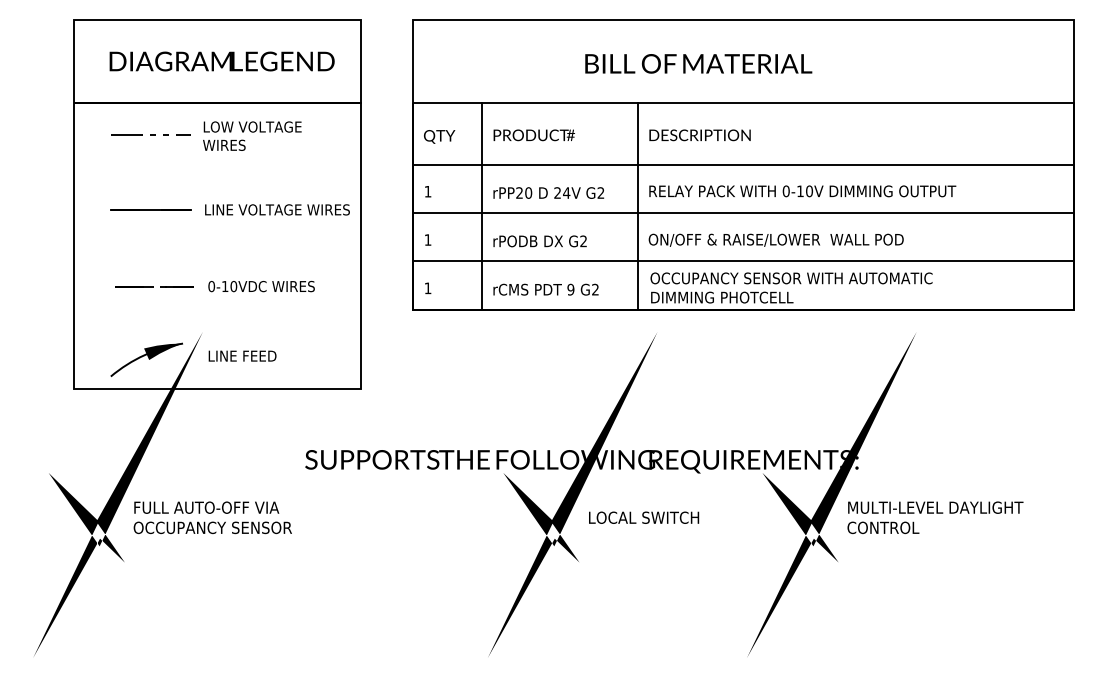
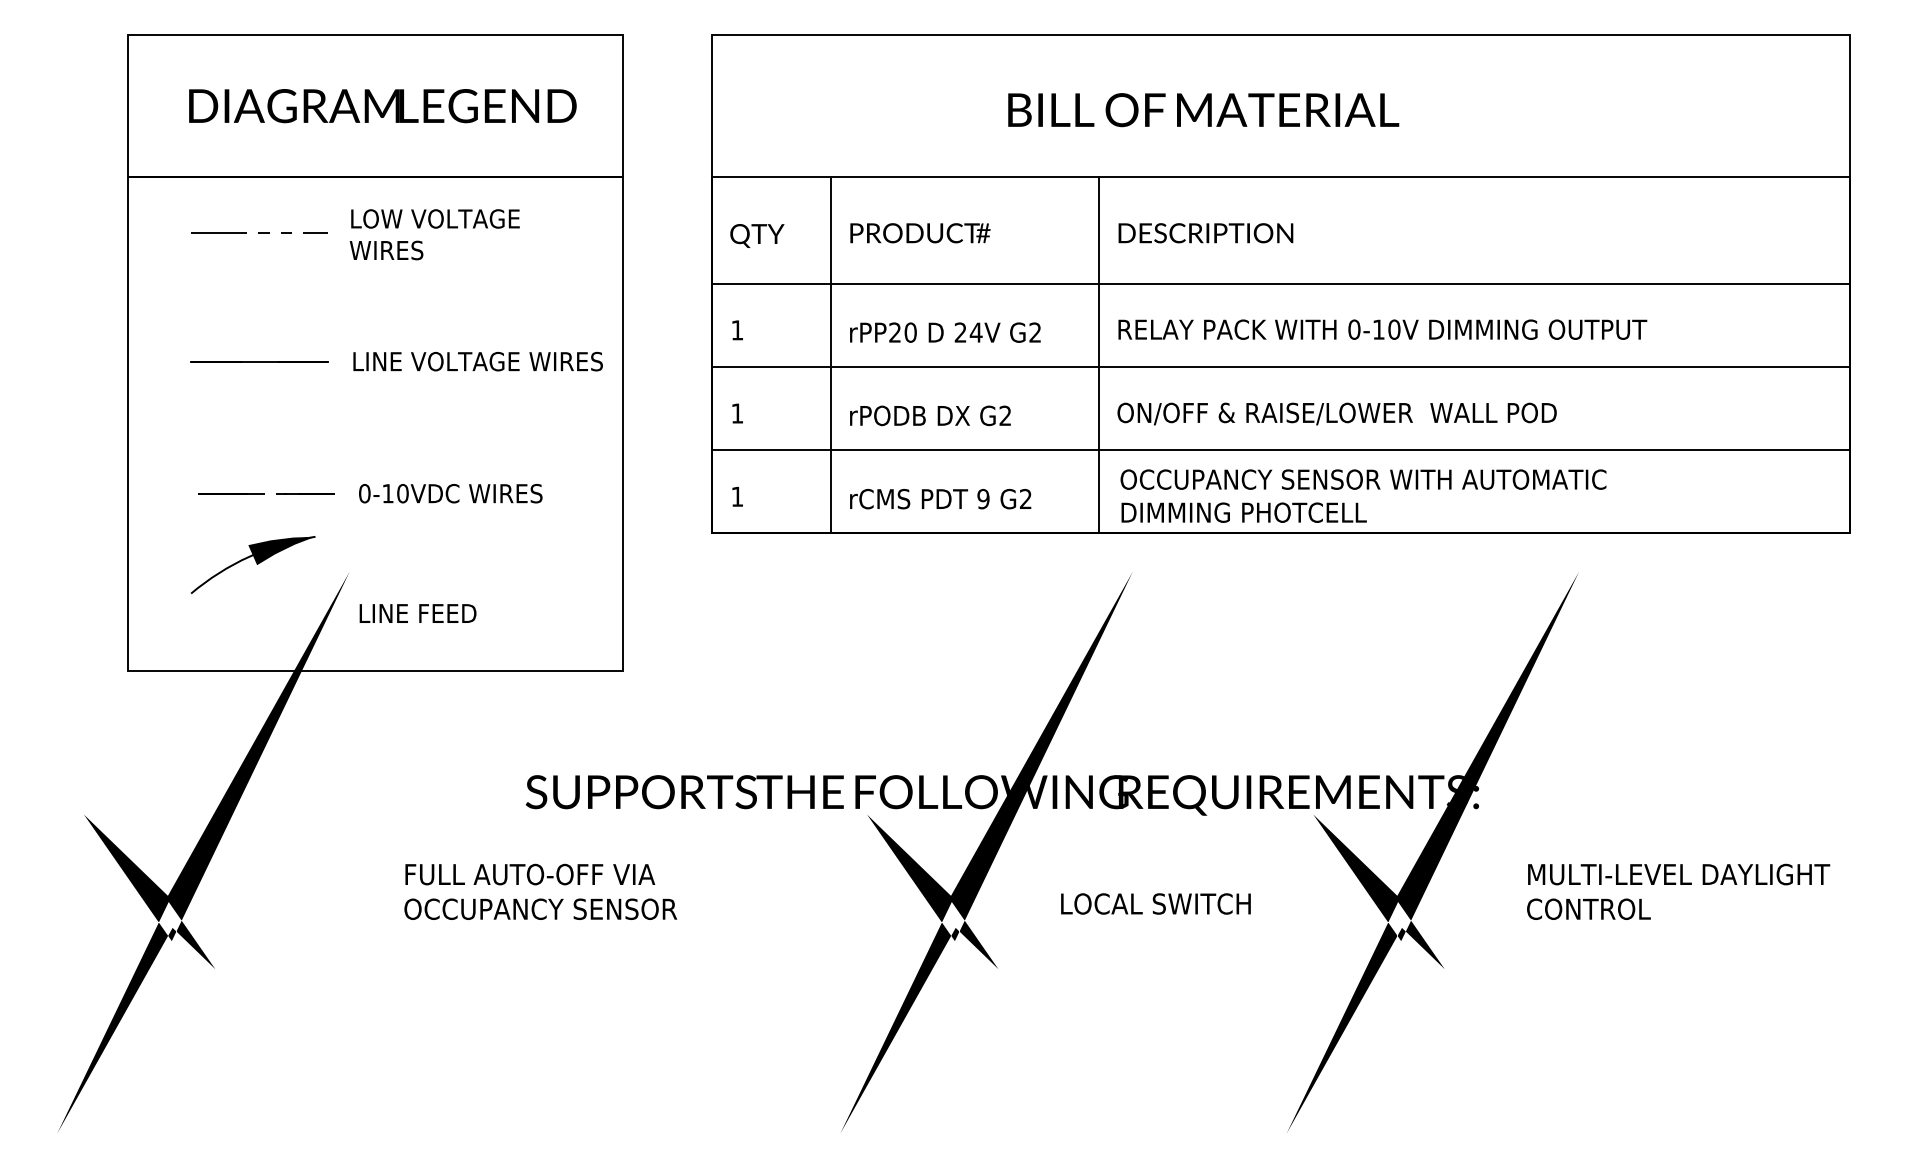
part: (146, 359) -> (252, 564), moved
text: (212, 517) -> (540, 891), moved
text: (644, 517) -> (1156, 903), moved
text: (935, 517) -> (1678, 891), moved

